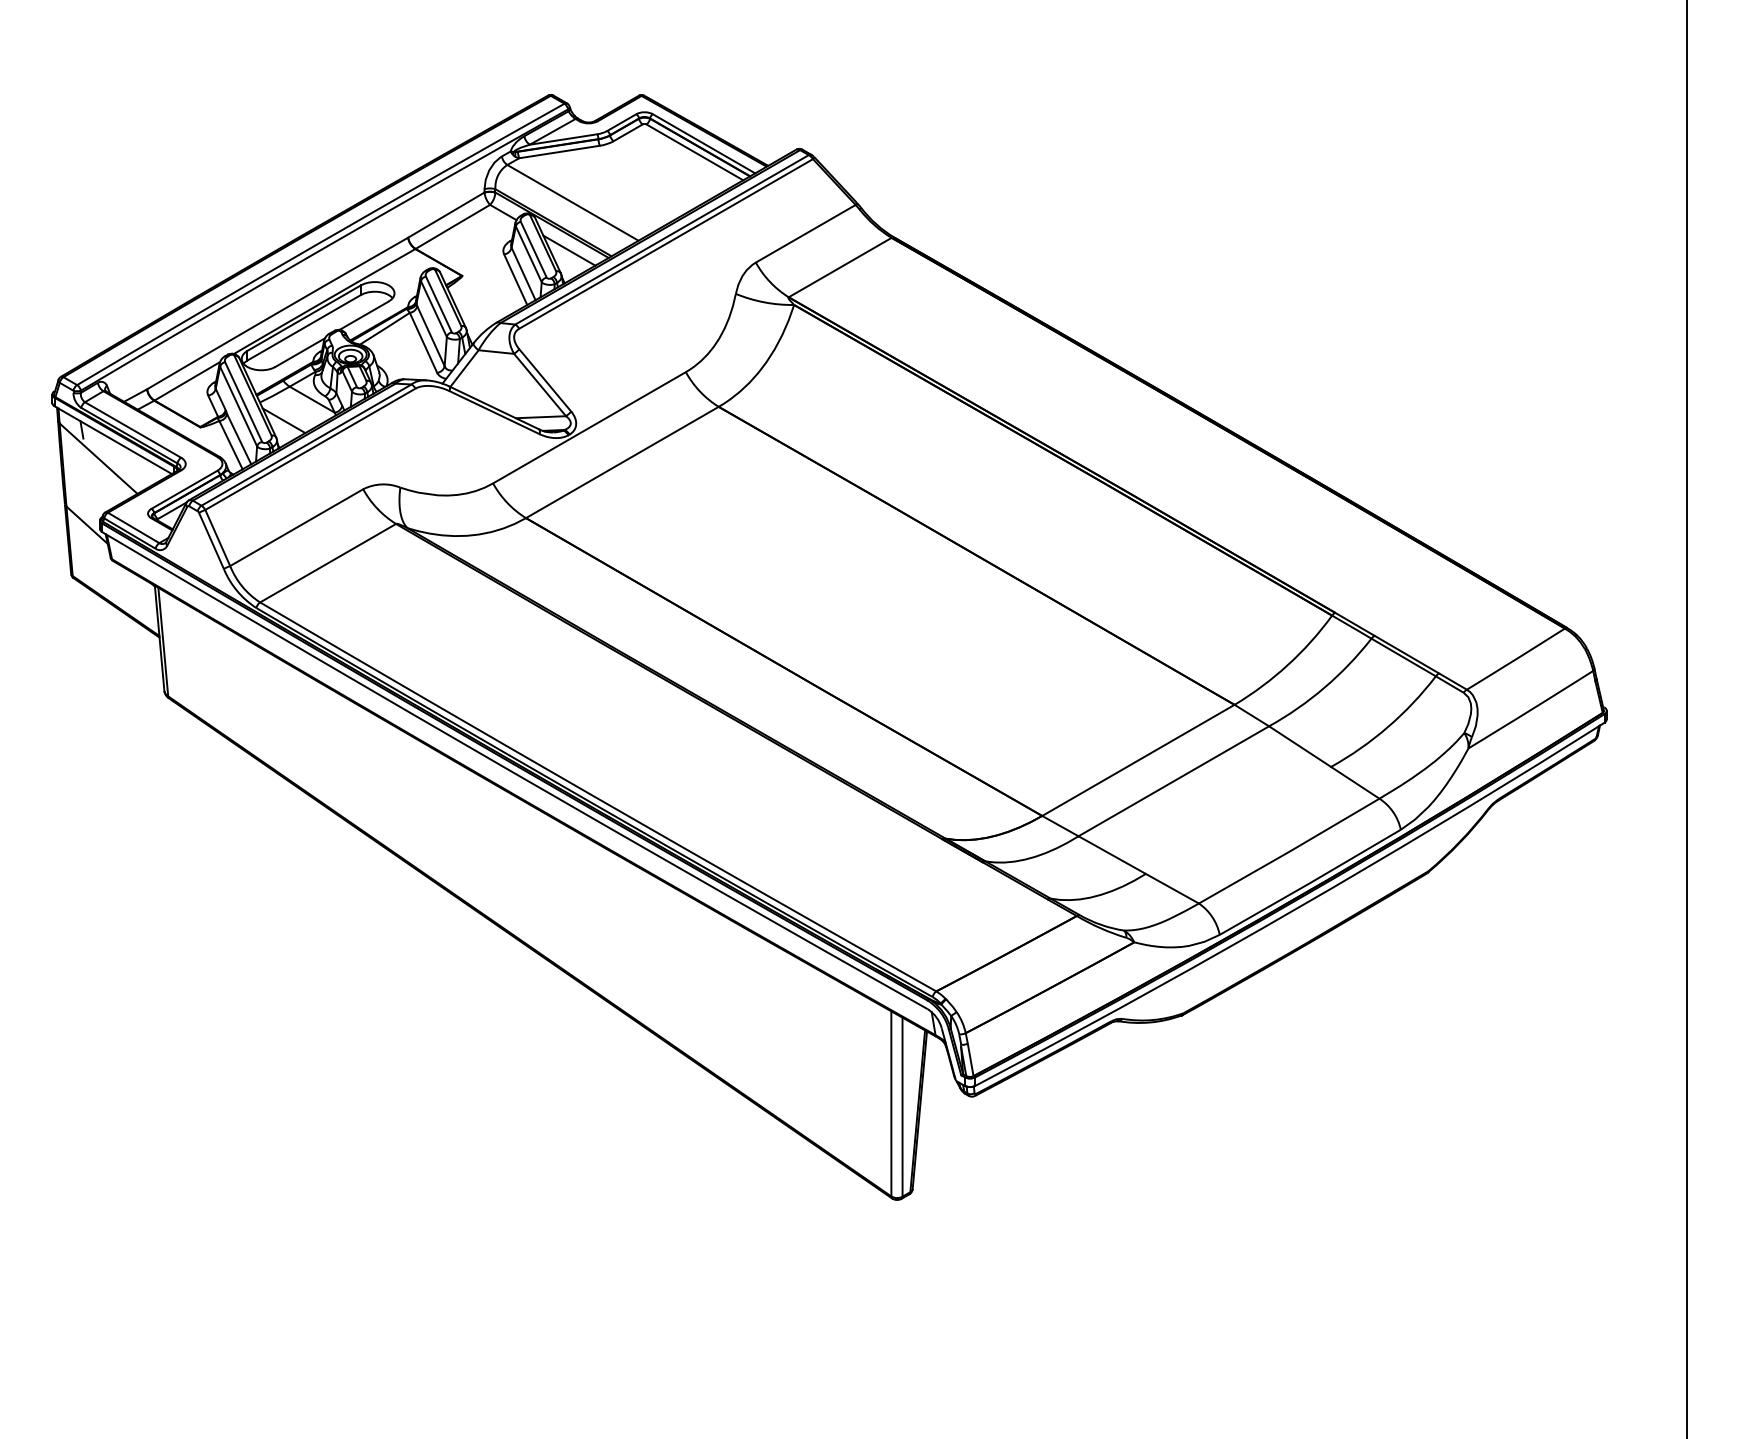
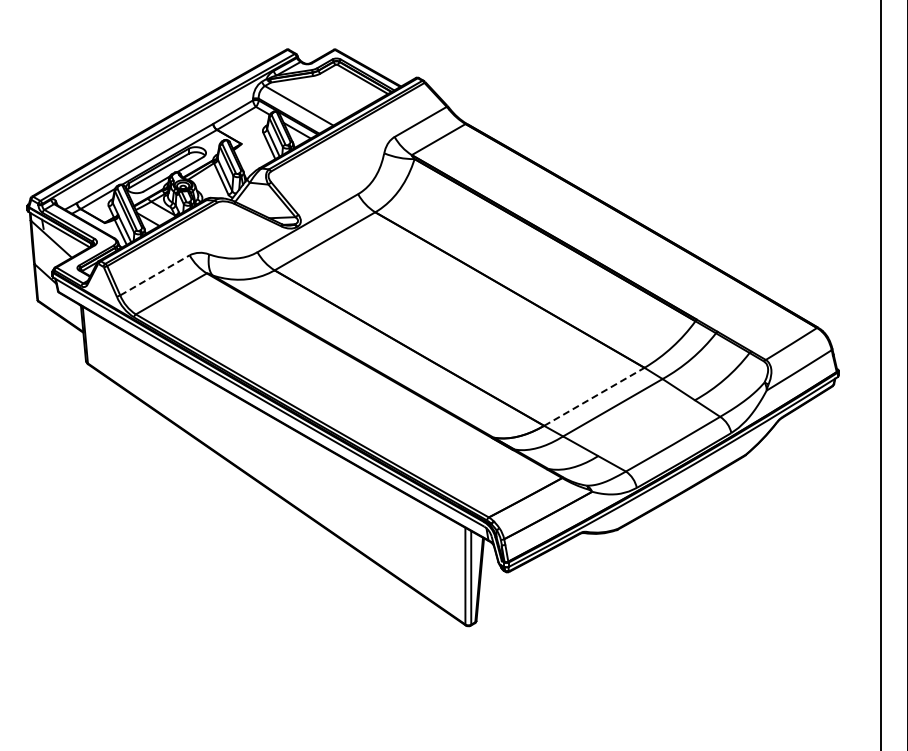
line: (297, 527) -> (155, 275), solid -> dashed
line: (1138, 759) -> (594, 396), solid -> dashed

